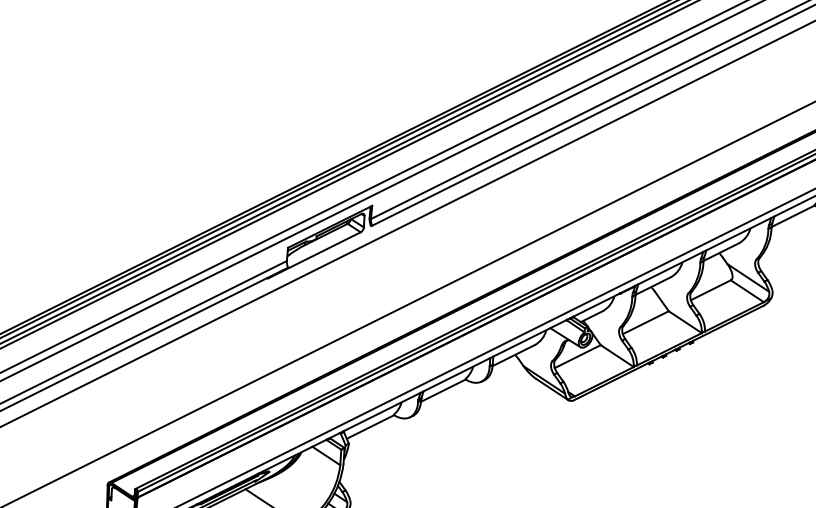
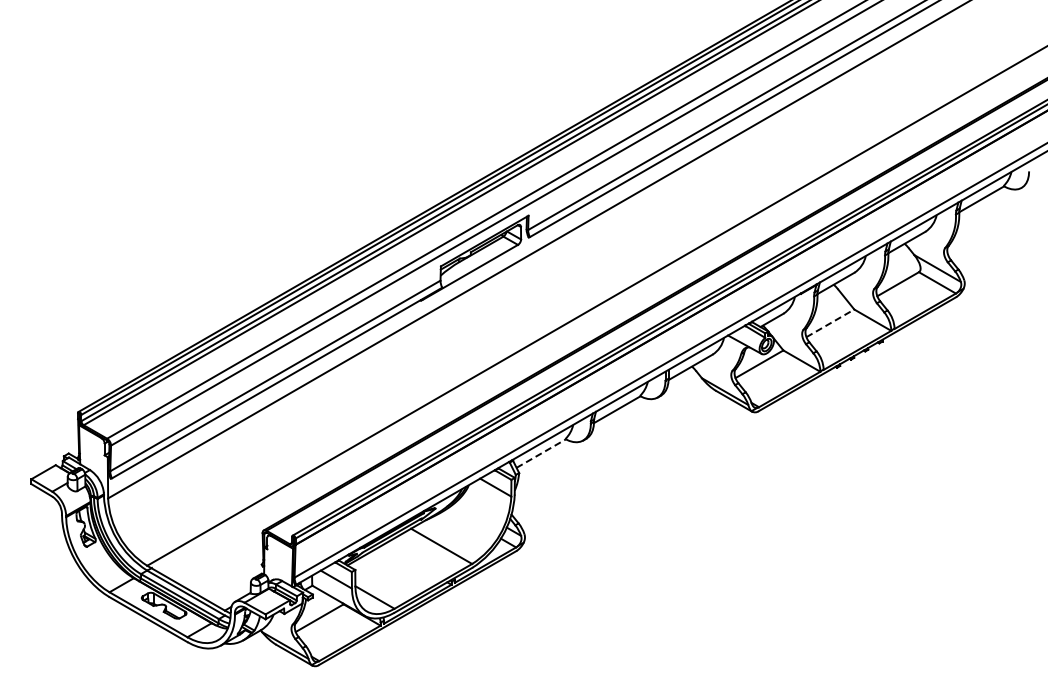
line: (645, 322) -> (830, 323), solid -> dashed
line: (370, 426) -> (541, 453), solid -> dashed

